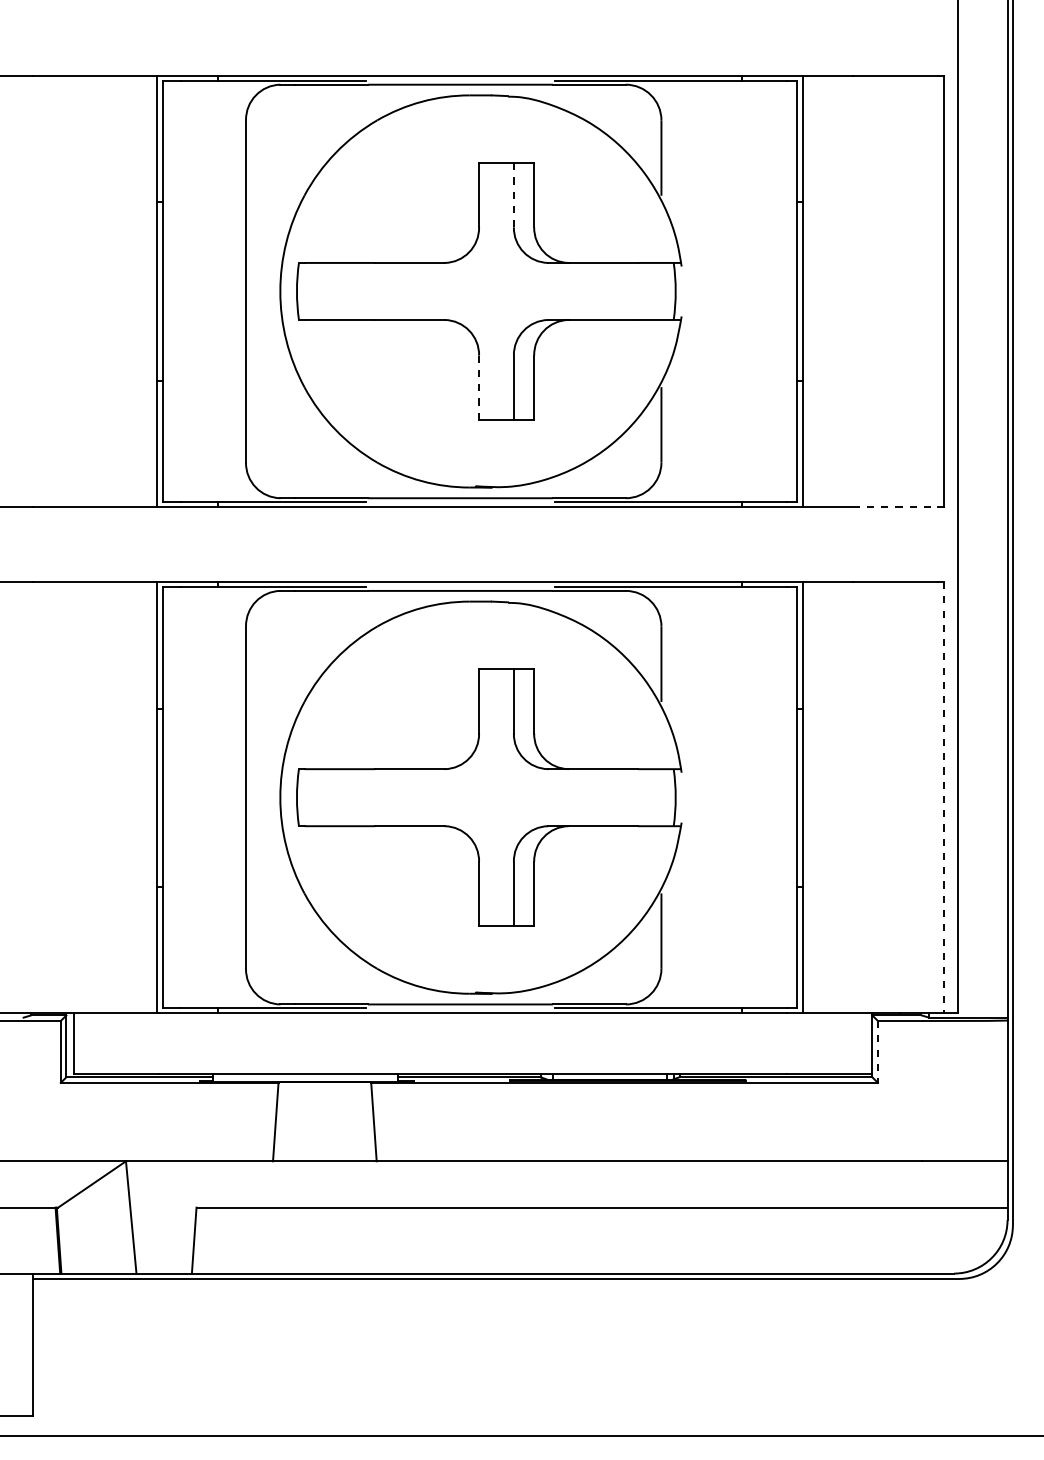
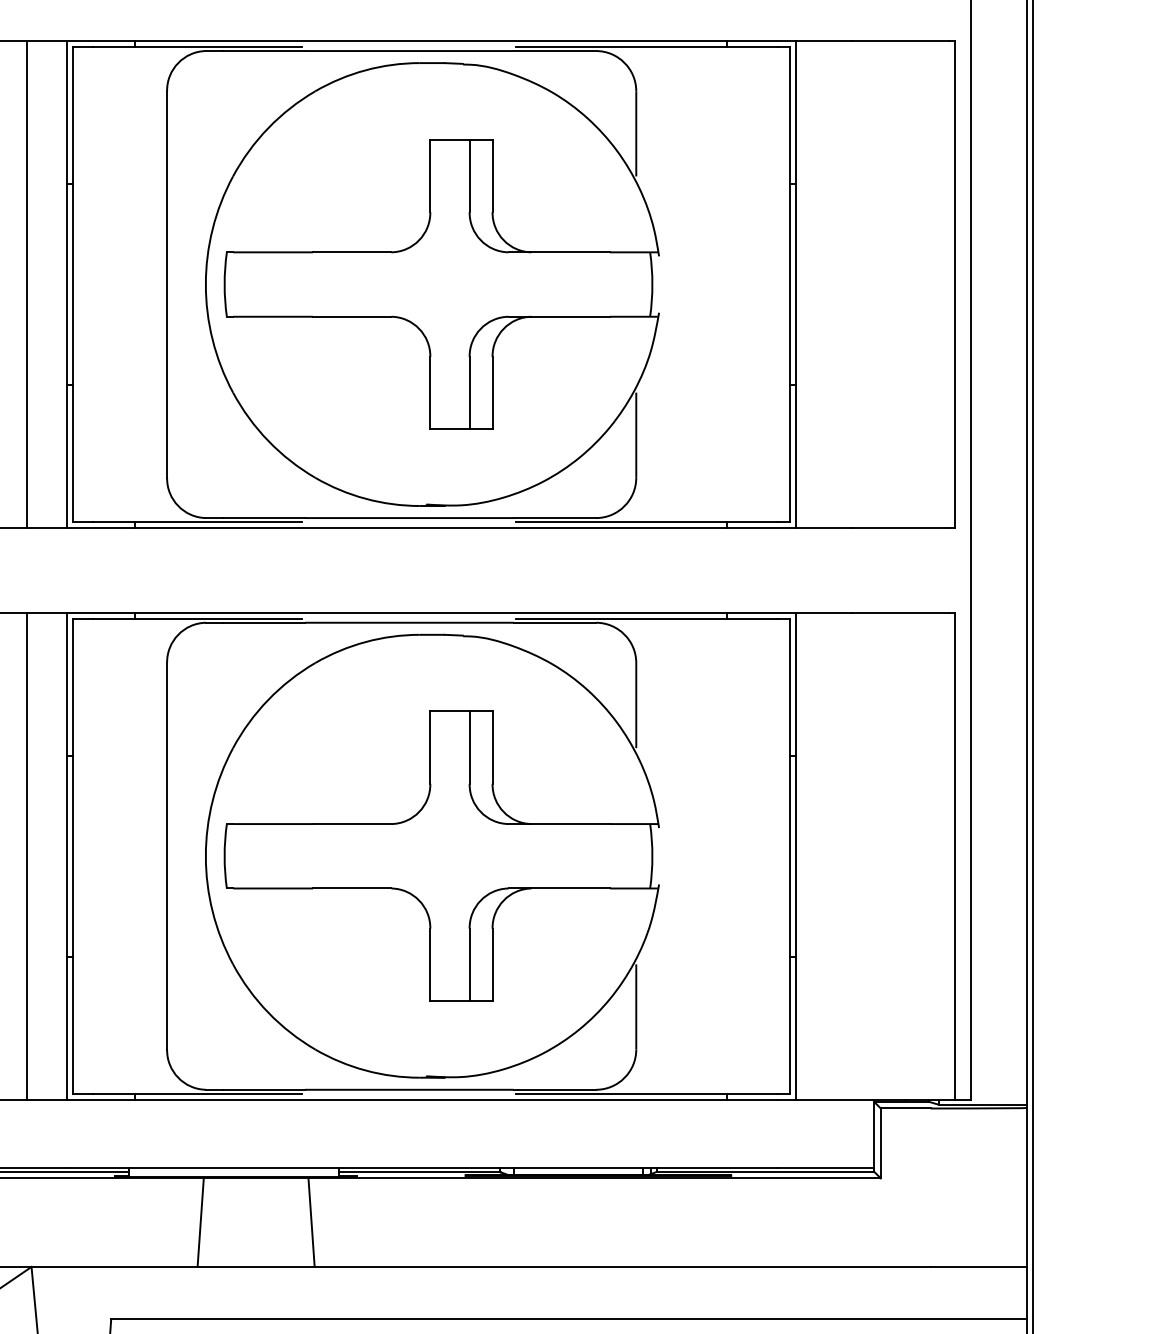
line: (513, 194) -> (469, 175), dashed -> solid
line: (121, 291) -> (26, 284), added
line: (479, 388) -> (430, 394), dashed -> solid
line: (895, 507) -> (900, 528), dashed -> solid
line: (121, 797) -> (26, 856), added
line: (943, 797) -> (954, 856), dashed -> solid
line: (877, 1051) -> (880, 1142), dashed -> solid

